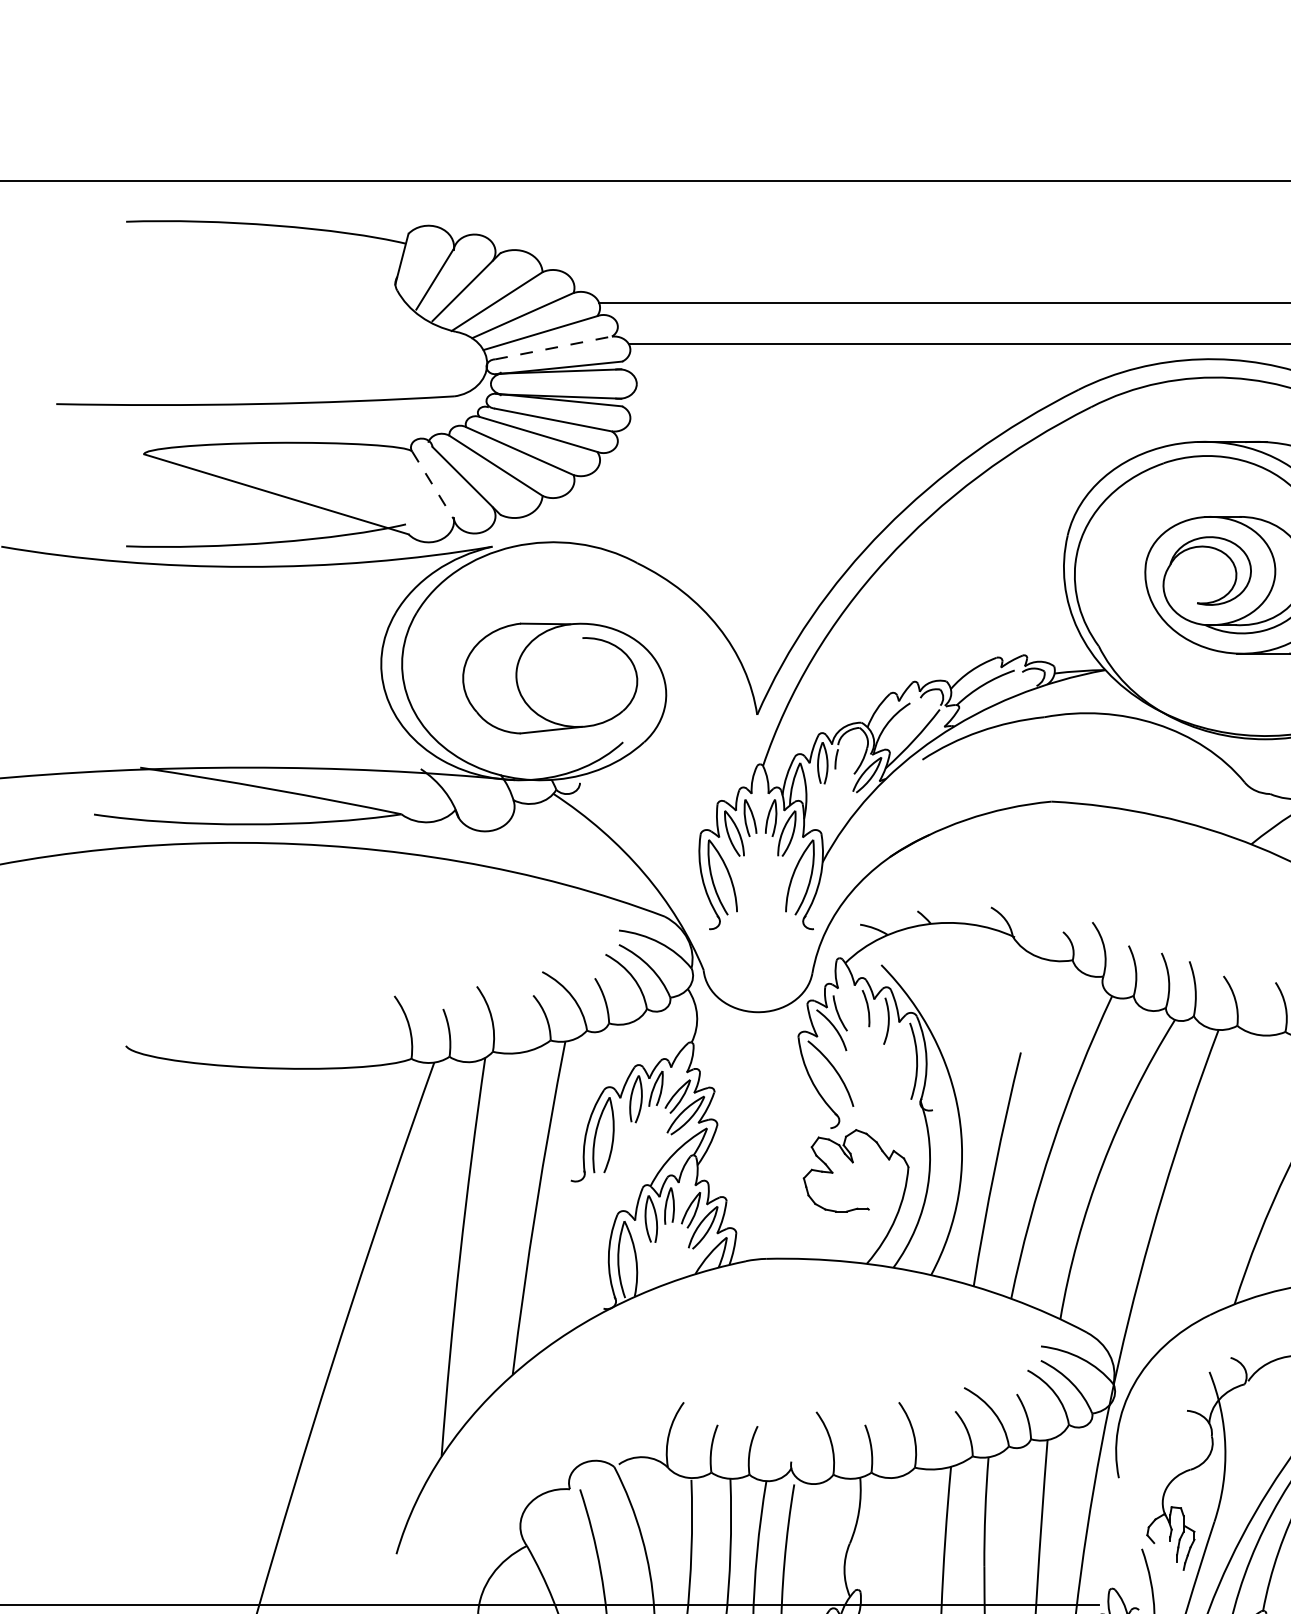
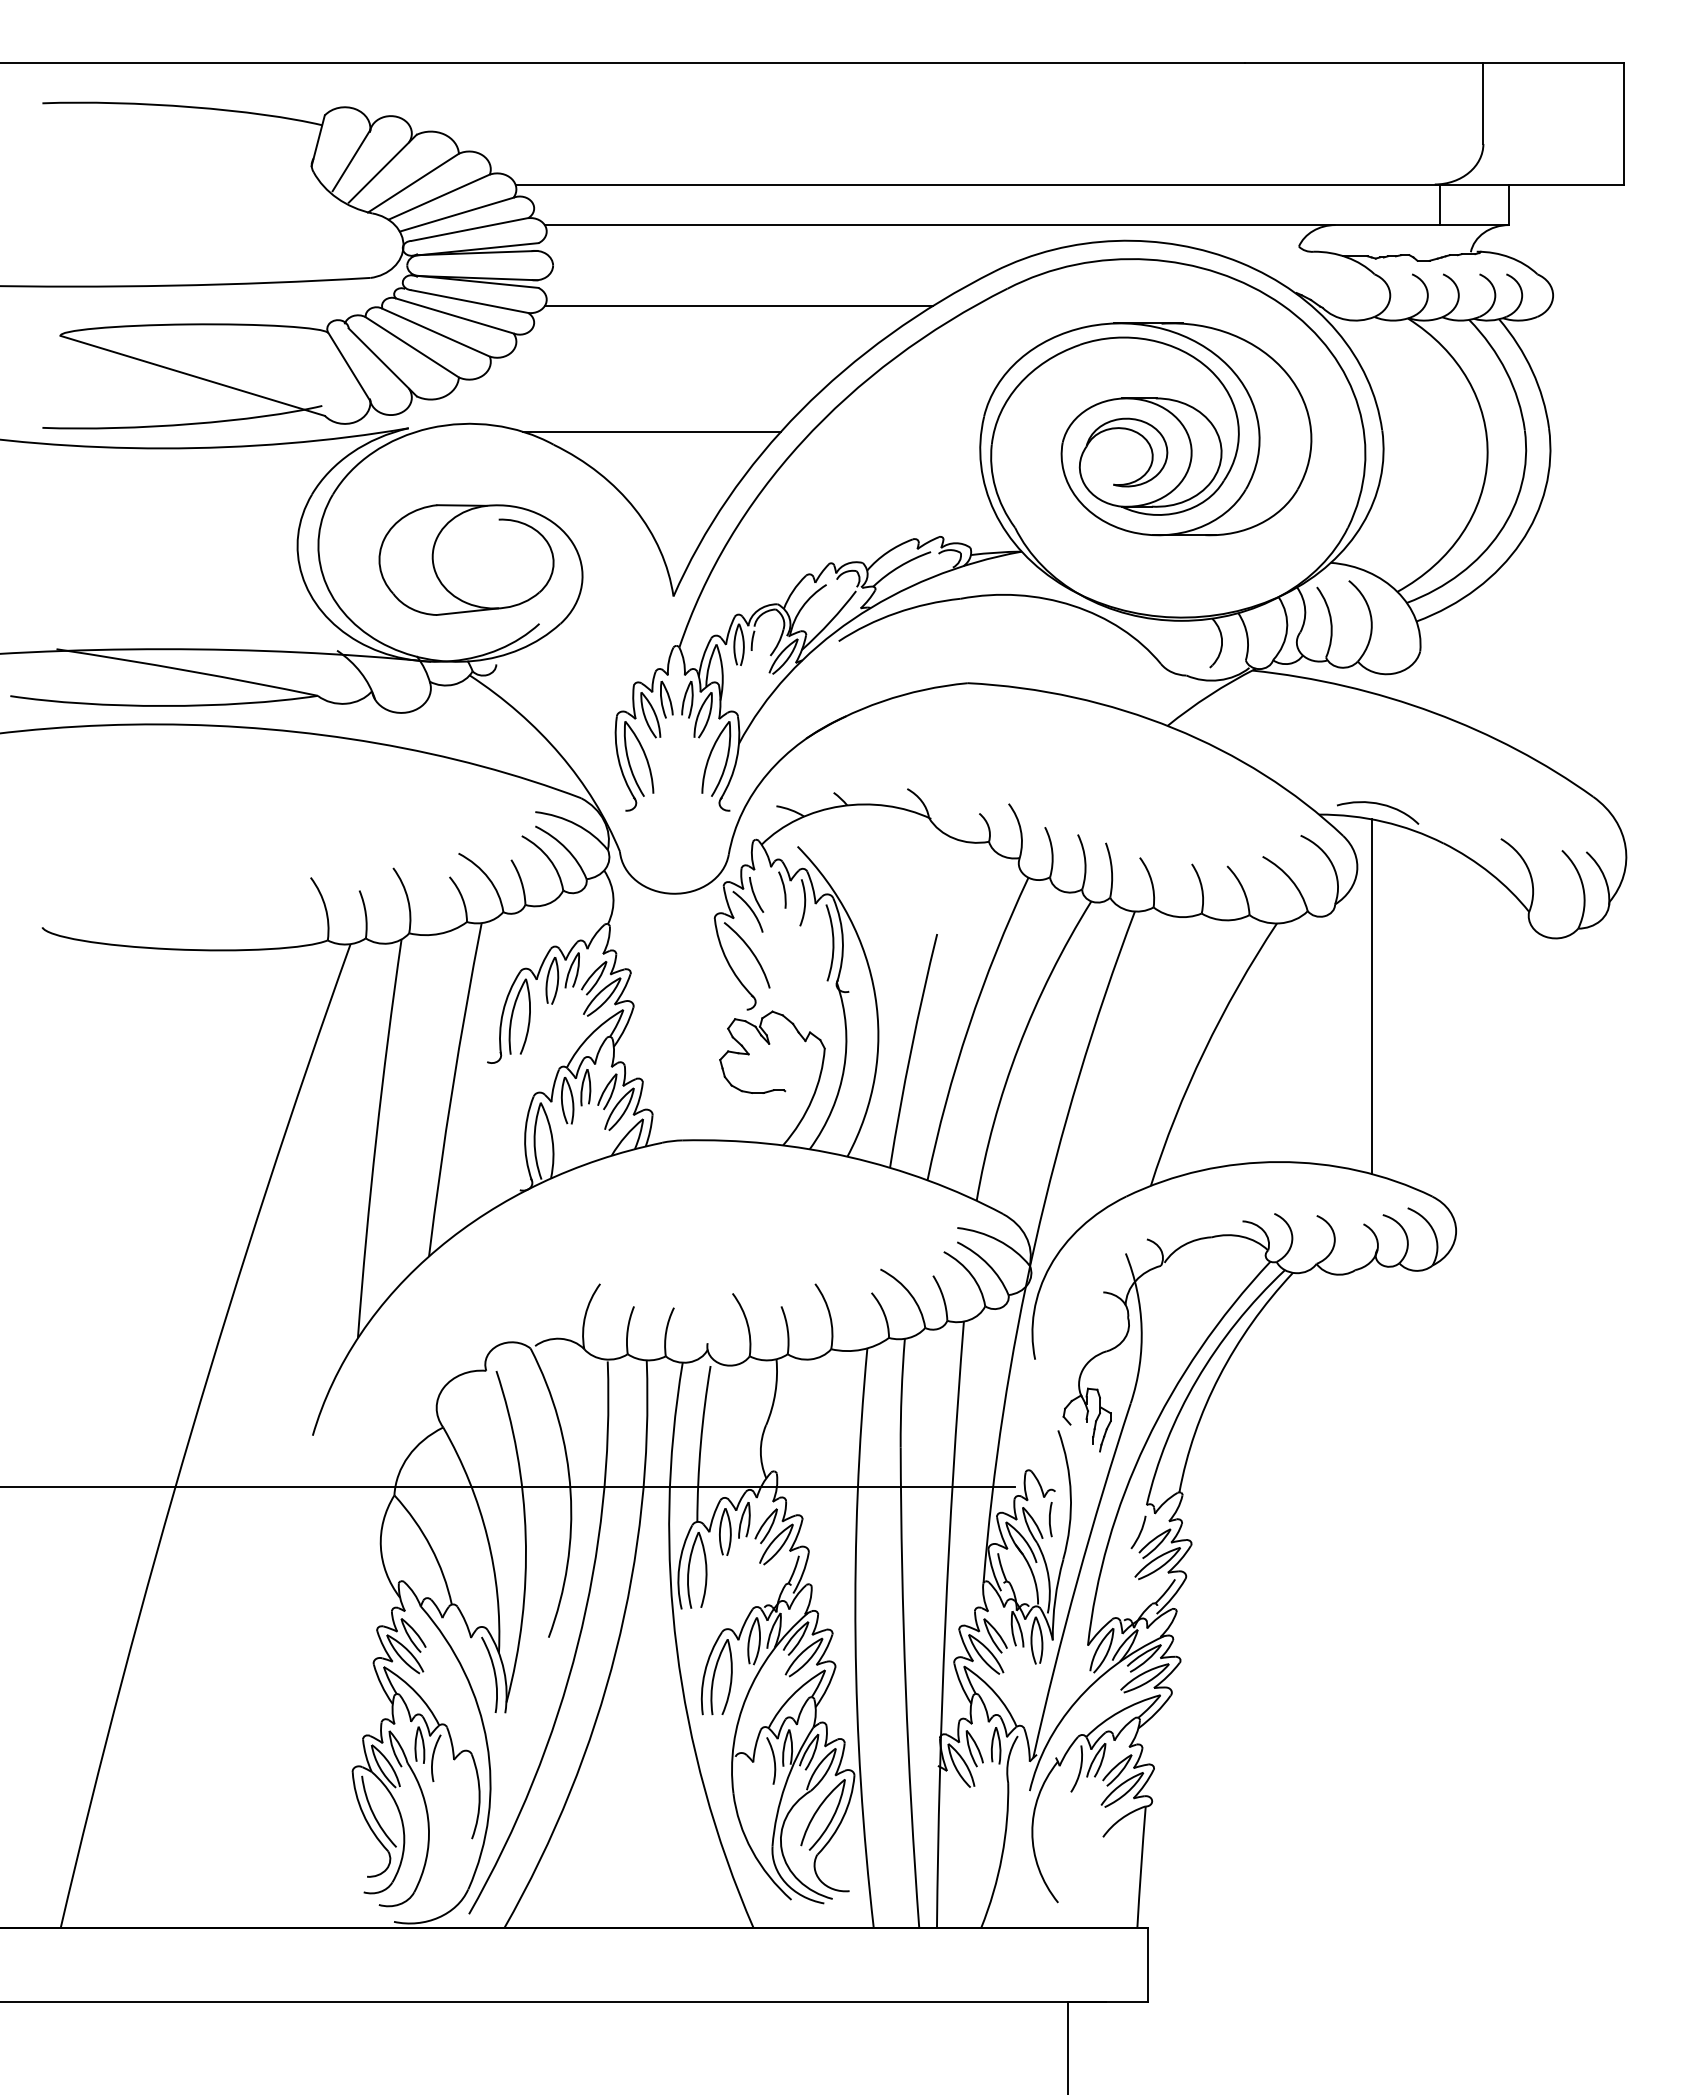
line: (553, 347) -> (469, 229), dashed -> solid
line: (822, 424) -> (738, 306), added
line: (433, 485) -> (349, 367), dashed -> solid
line: (735, 549) -> (651, 431), added

